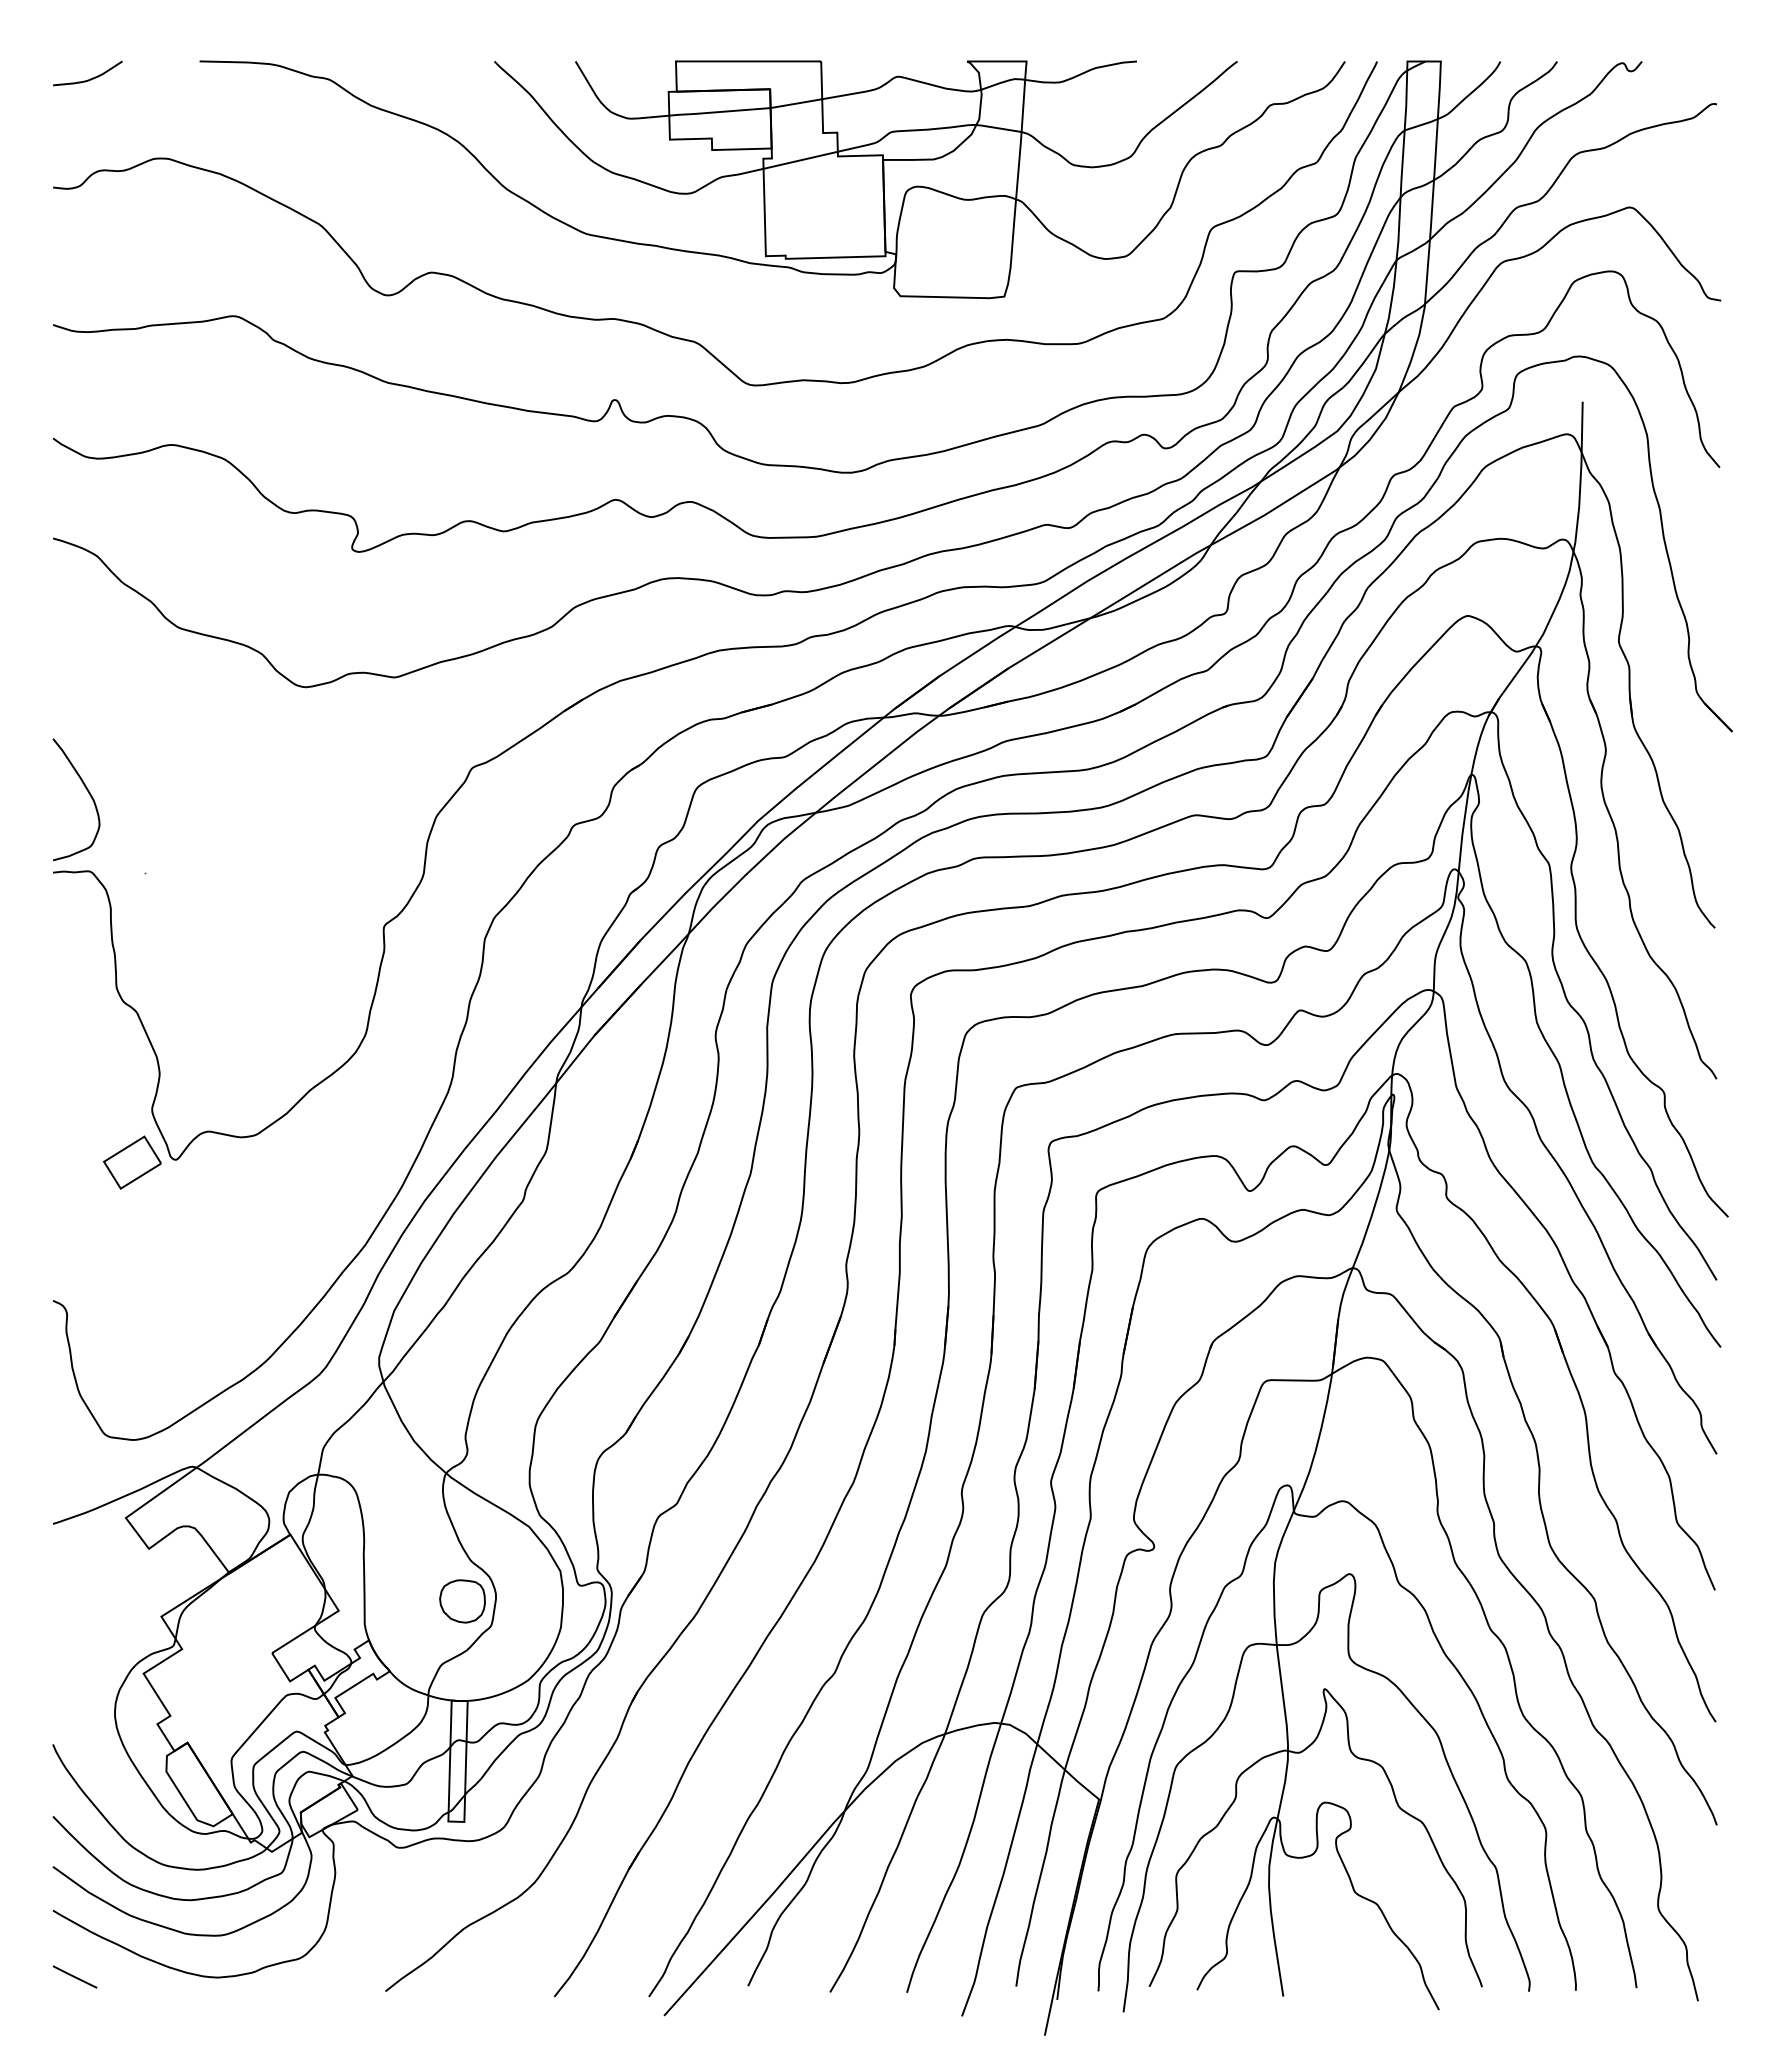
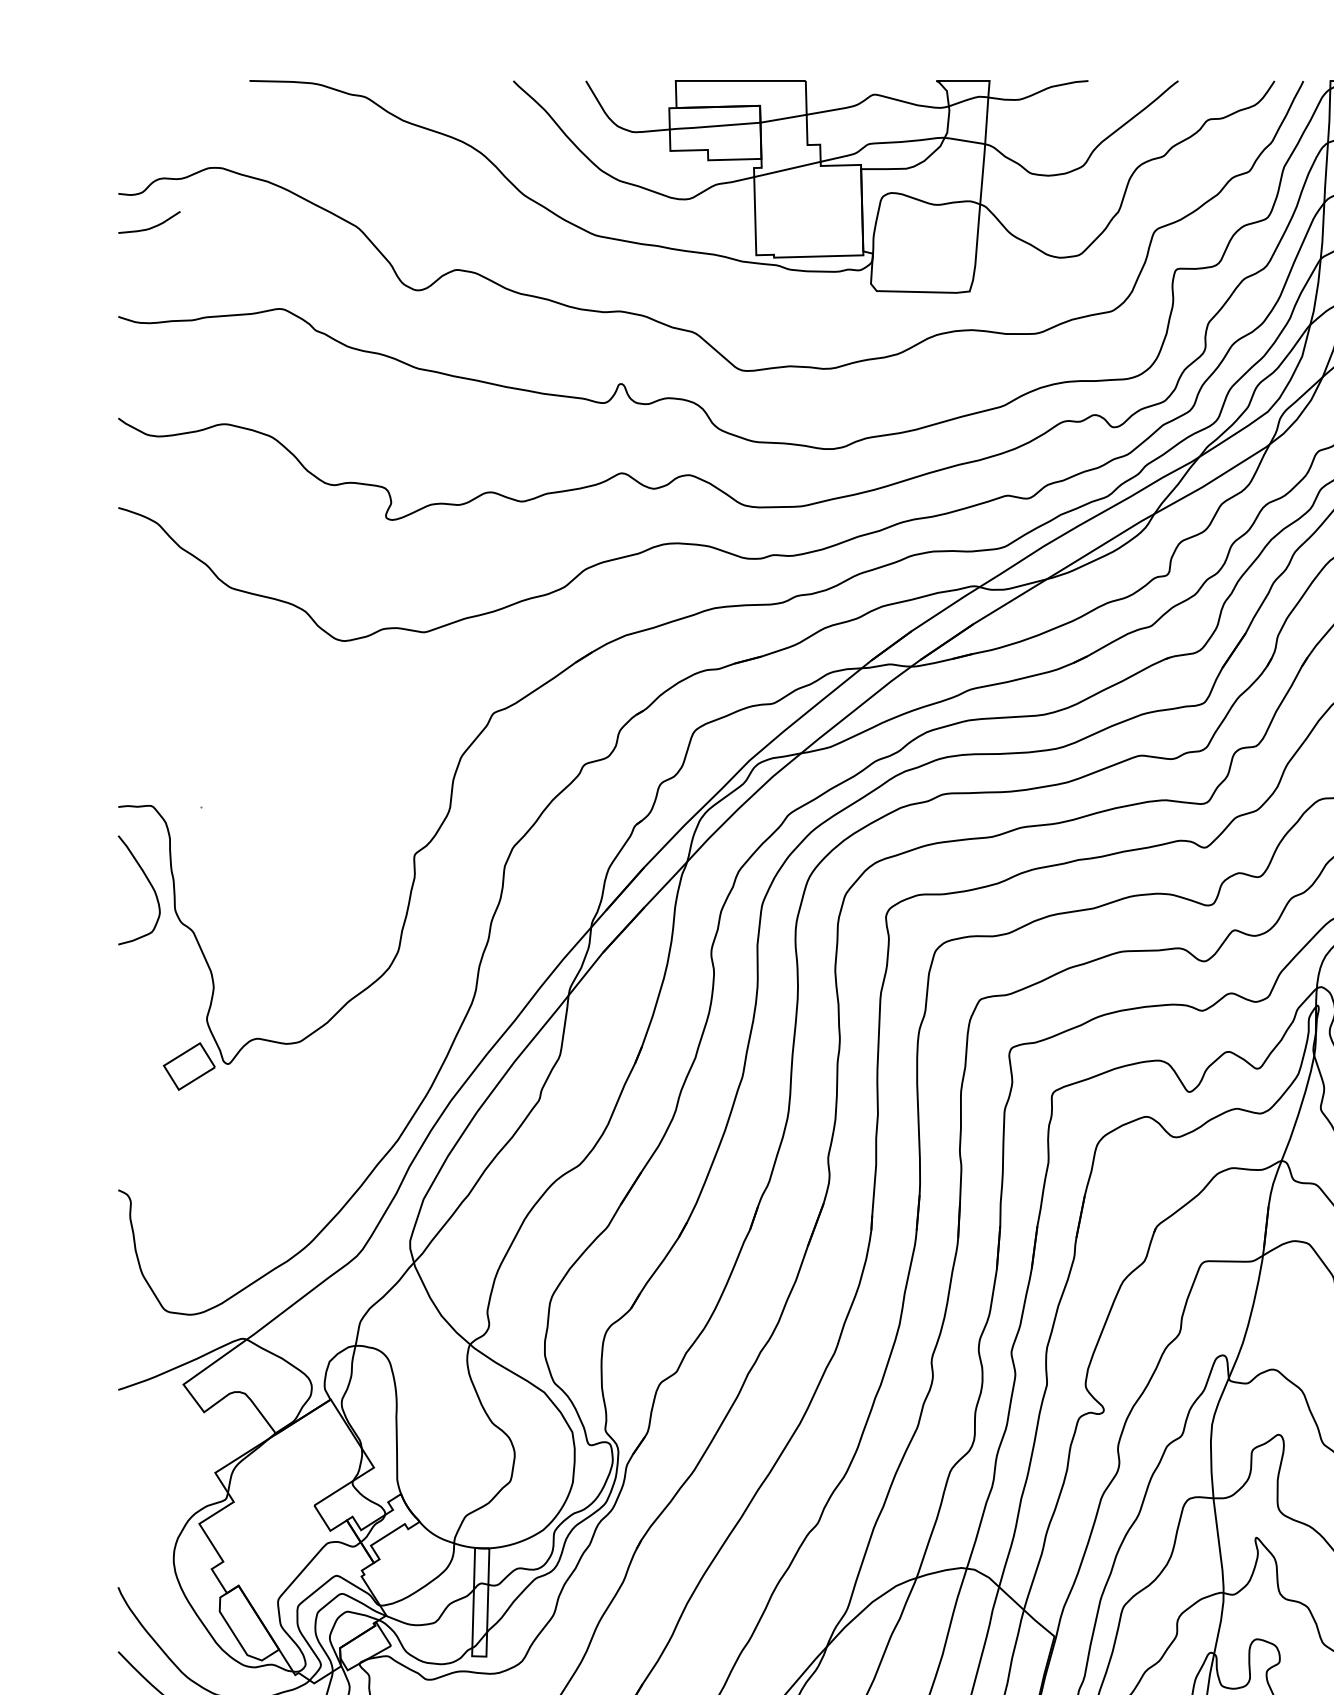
curve: (90, 78) -> (151, 226), moved
curve: (88, 793) -> (150, 884), moved
part: (462, 1601) -> (484, 1459), removed

